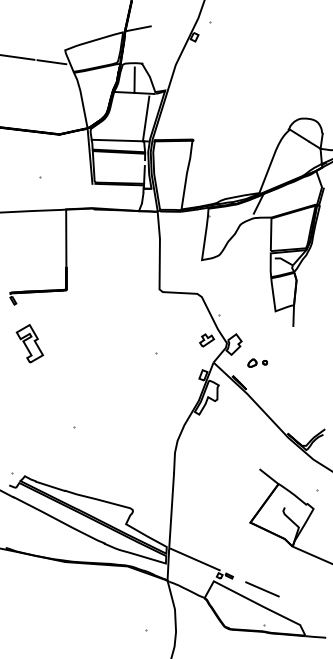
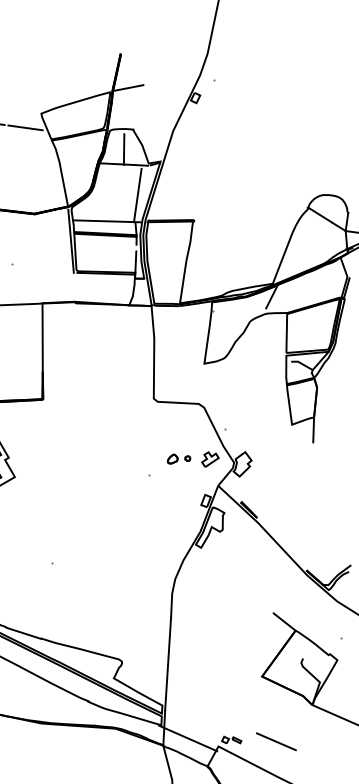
part: (257, 362) -> (178, 458), moved
line: (194, 559) -> (187, 738), moved
line: (262, 589) -> (276, 741), moved

